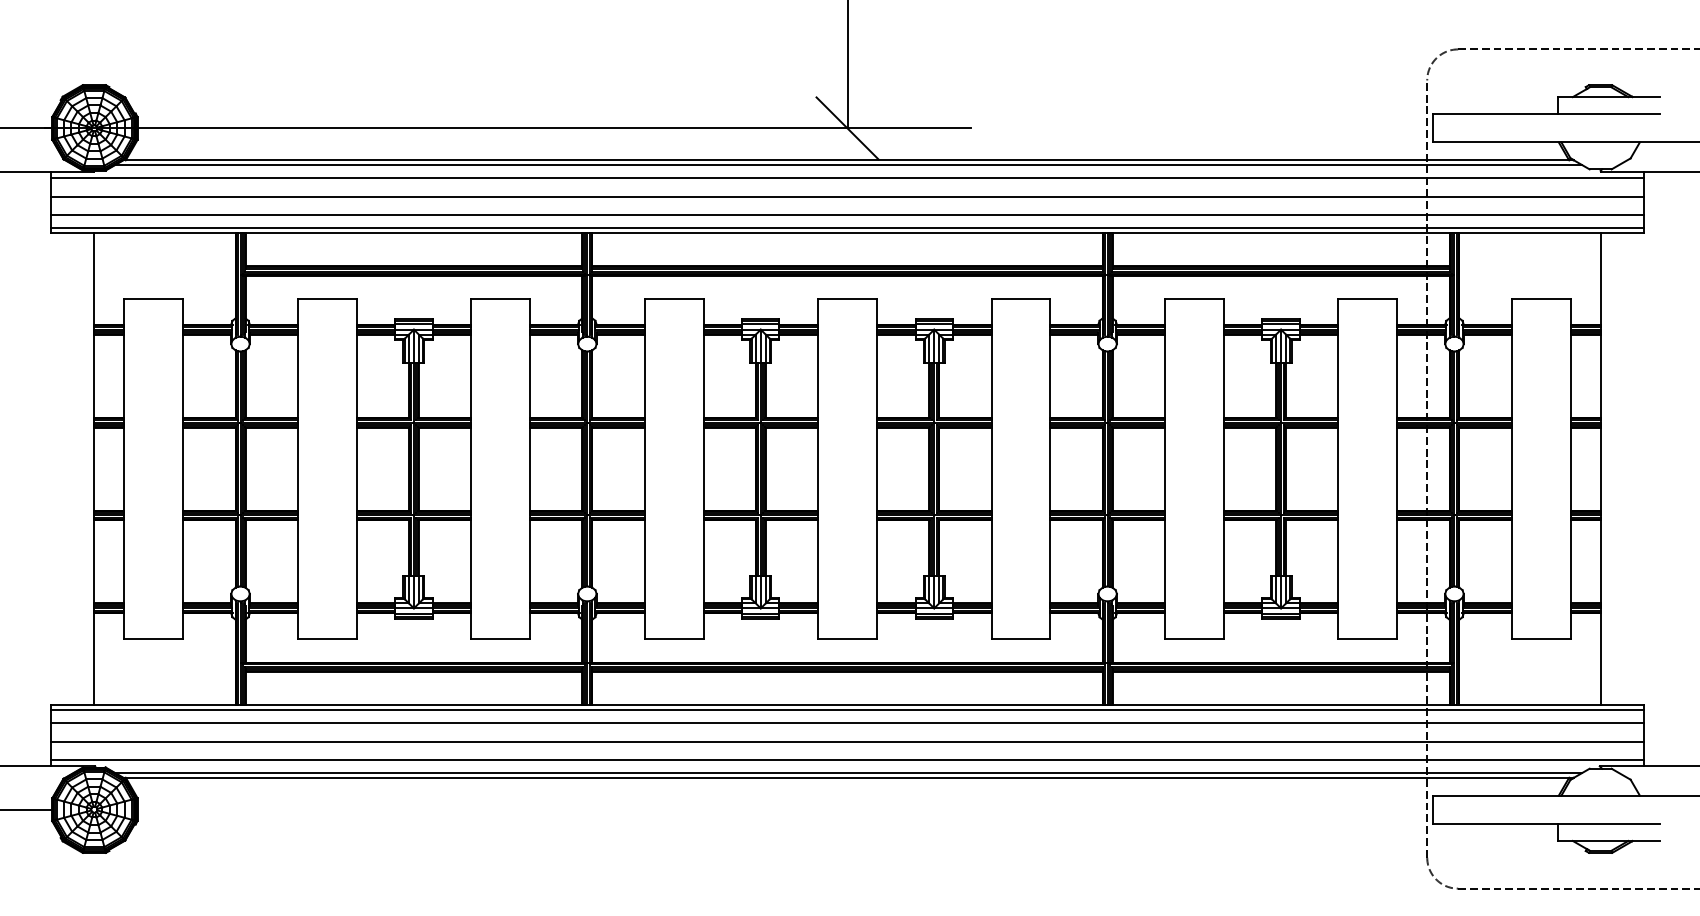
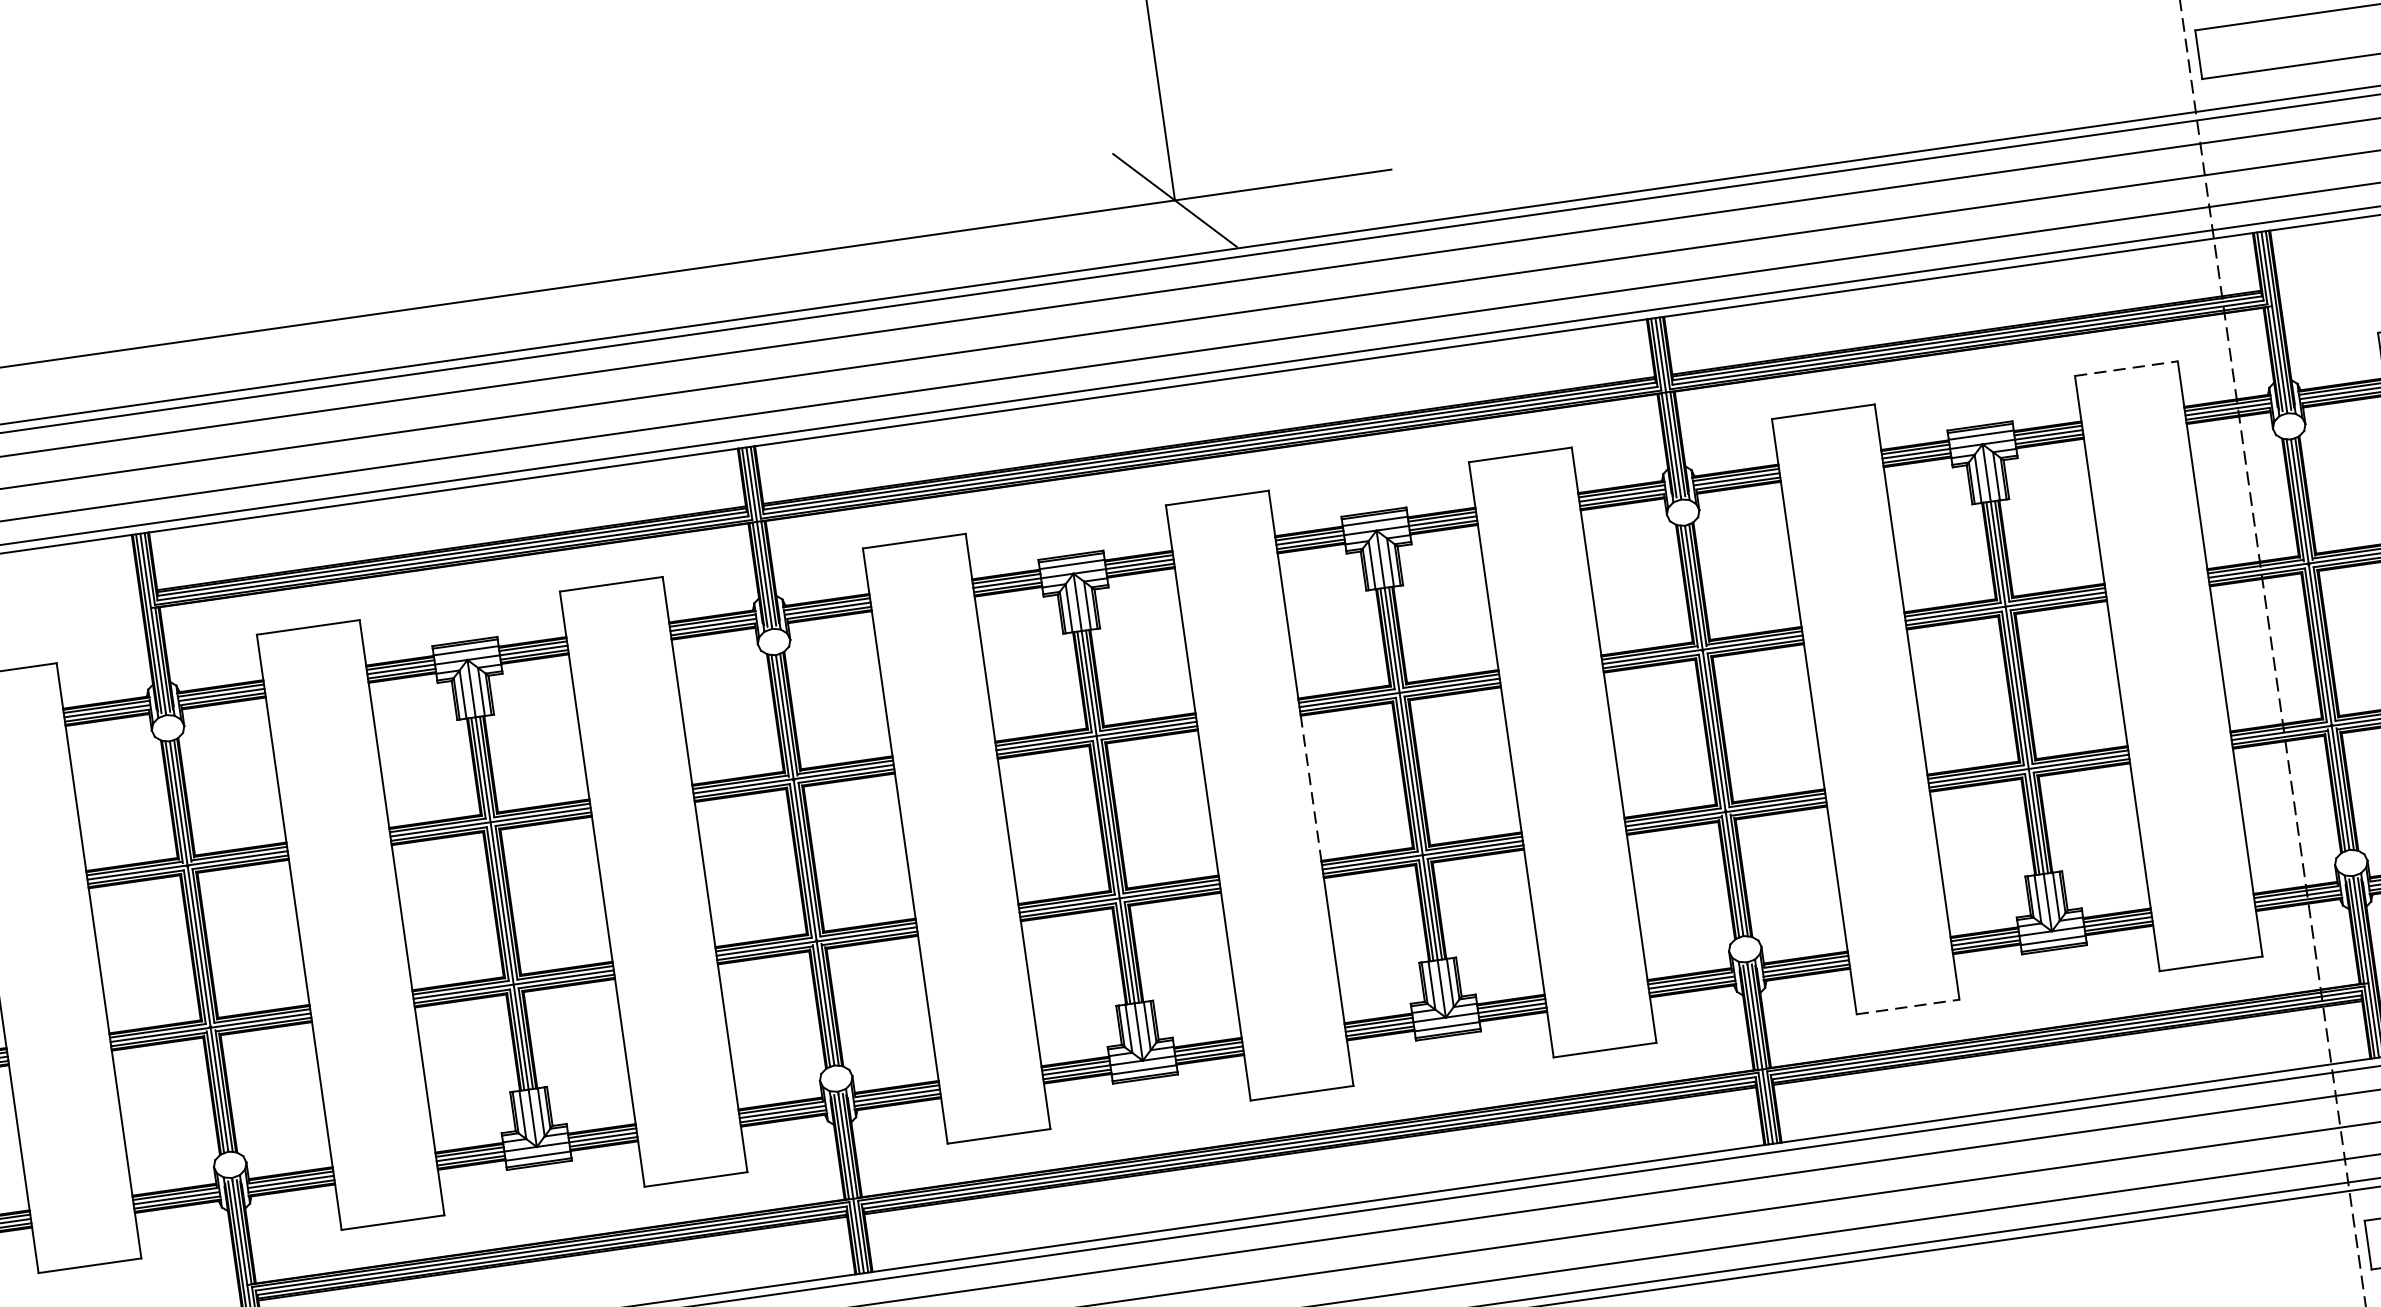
line: (1368, 298) -> (2127, 368), solid -> dashed
line: (876, 468) -> (1310, 787), solid -> dashed
line: (1194, 639) -> (1908, 1007), solid -> dashed

